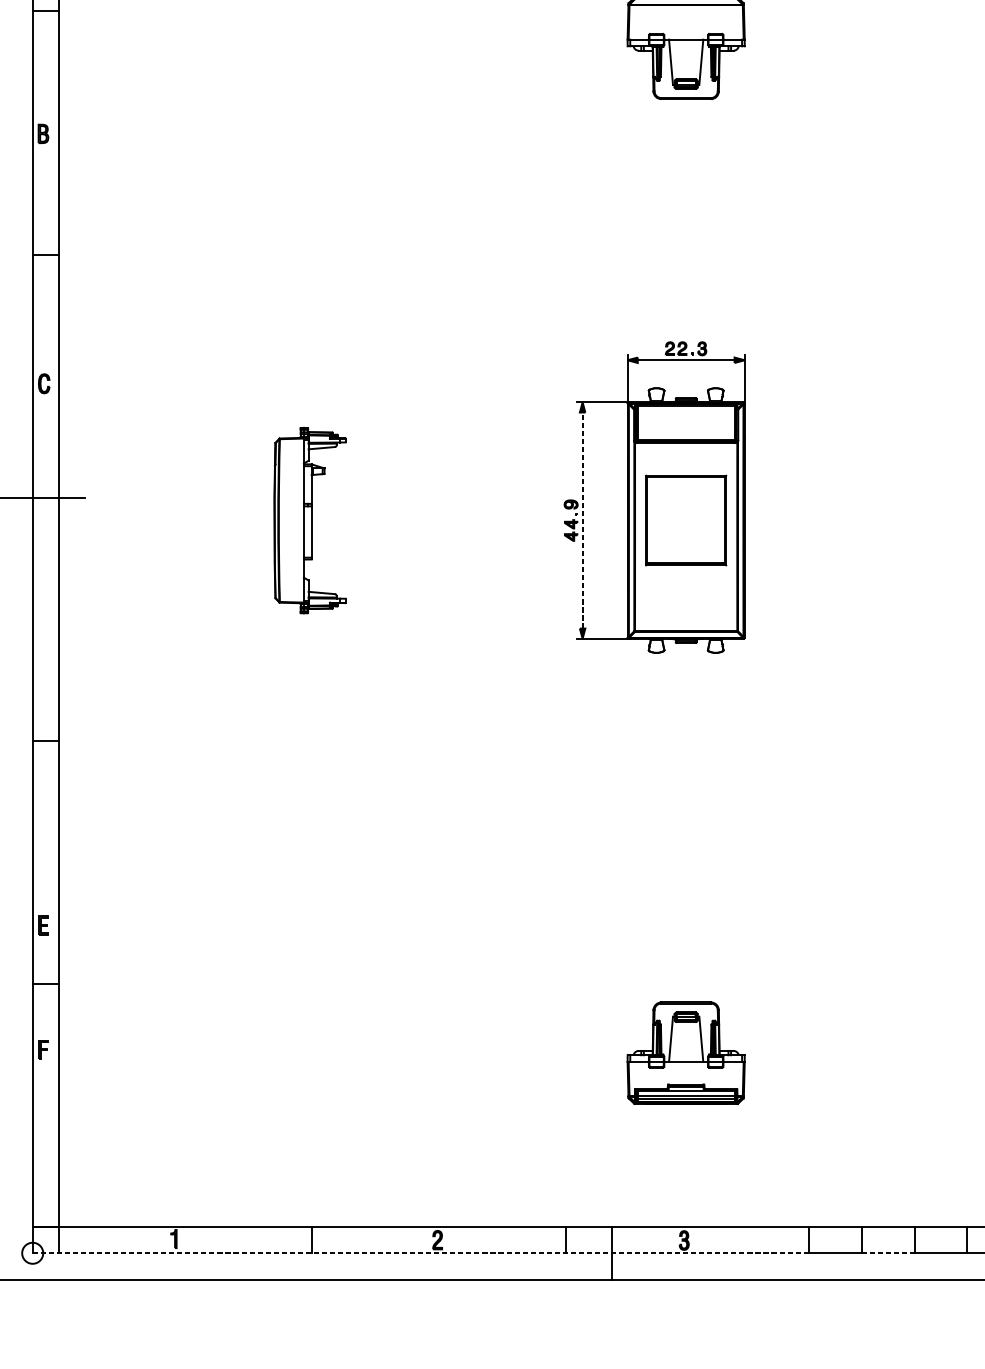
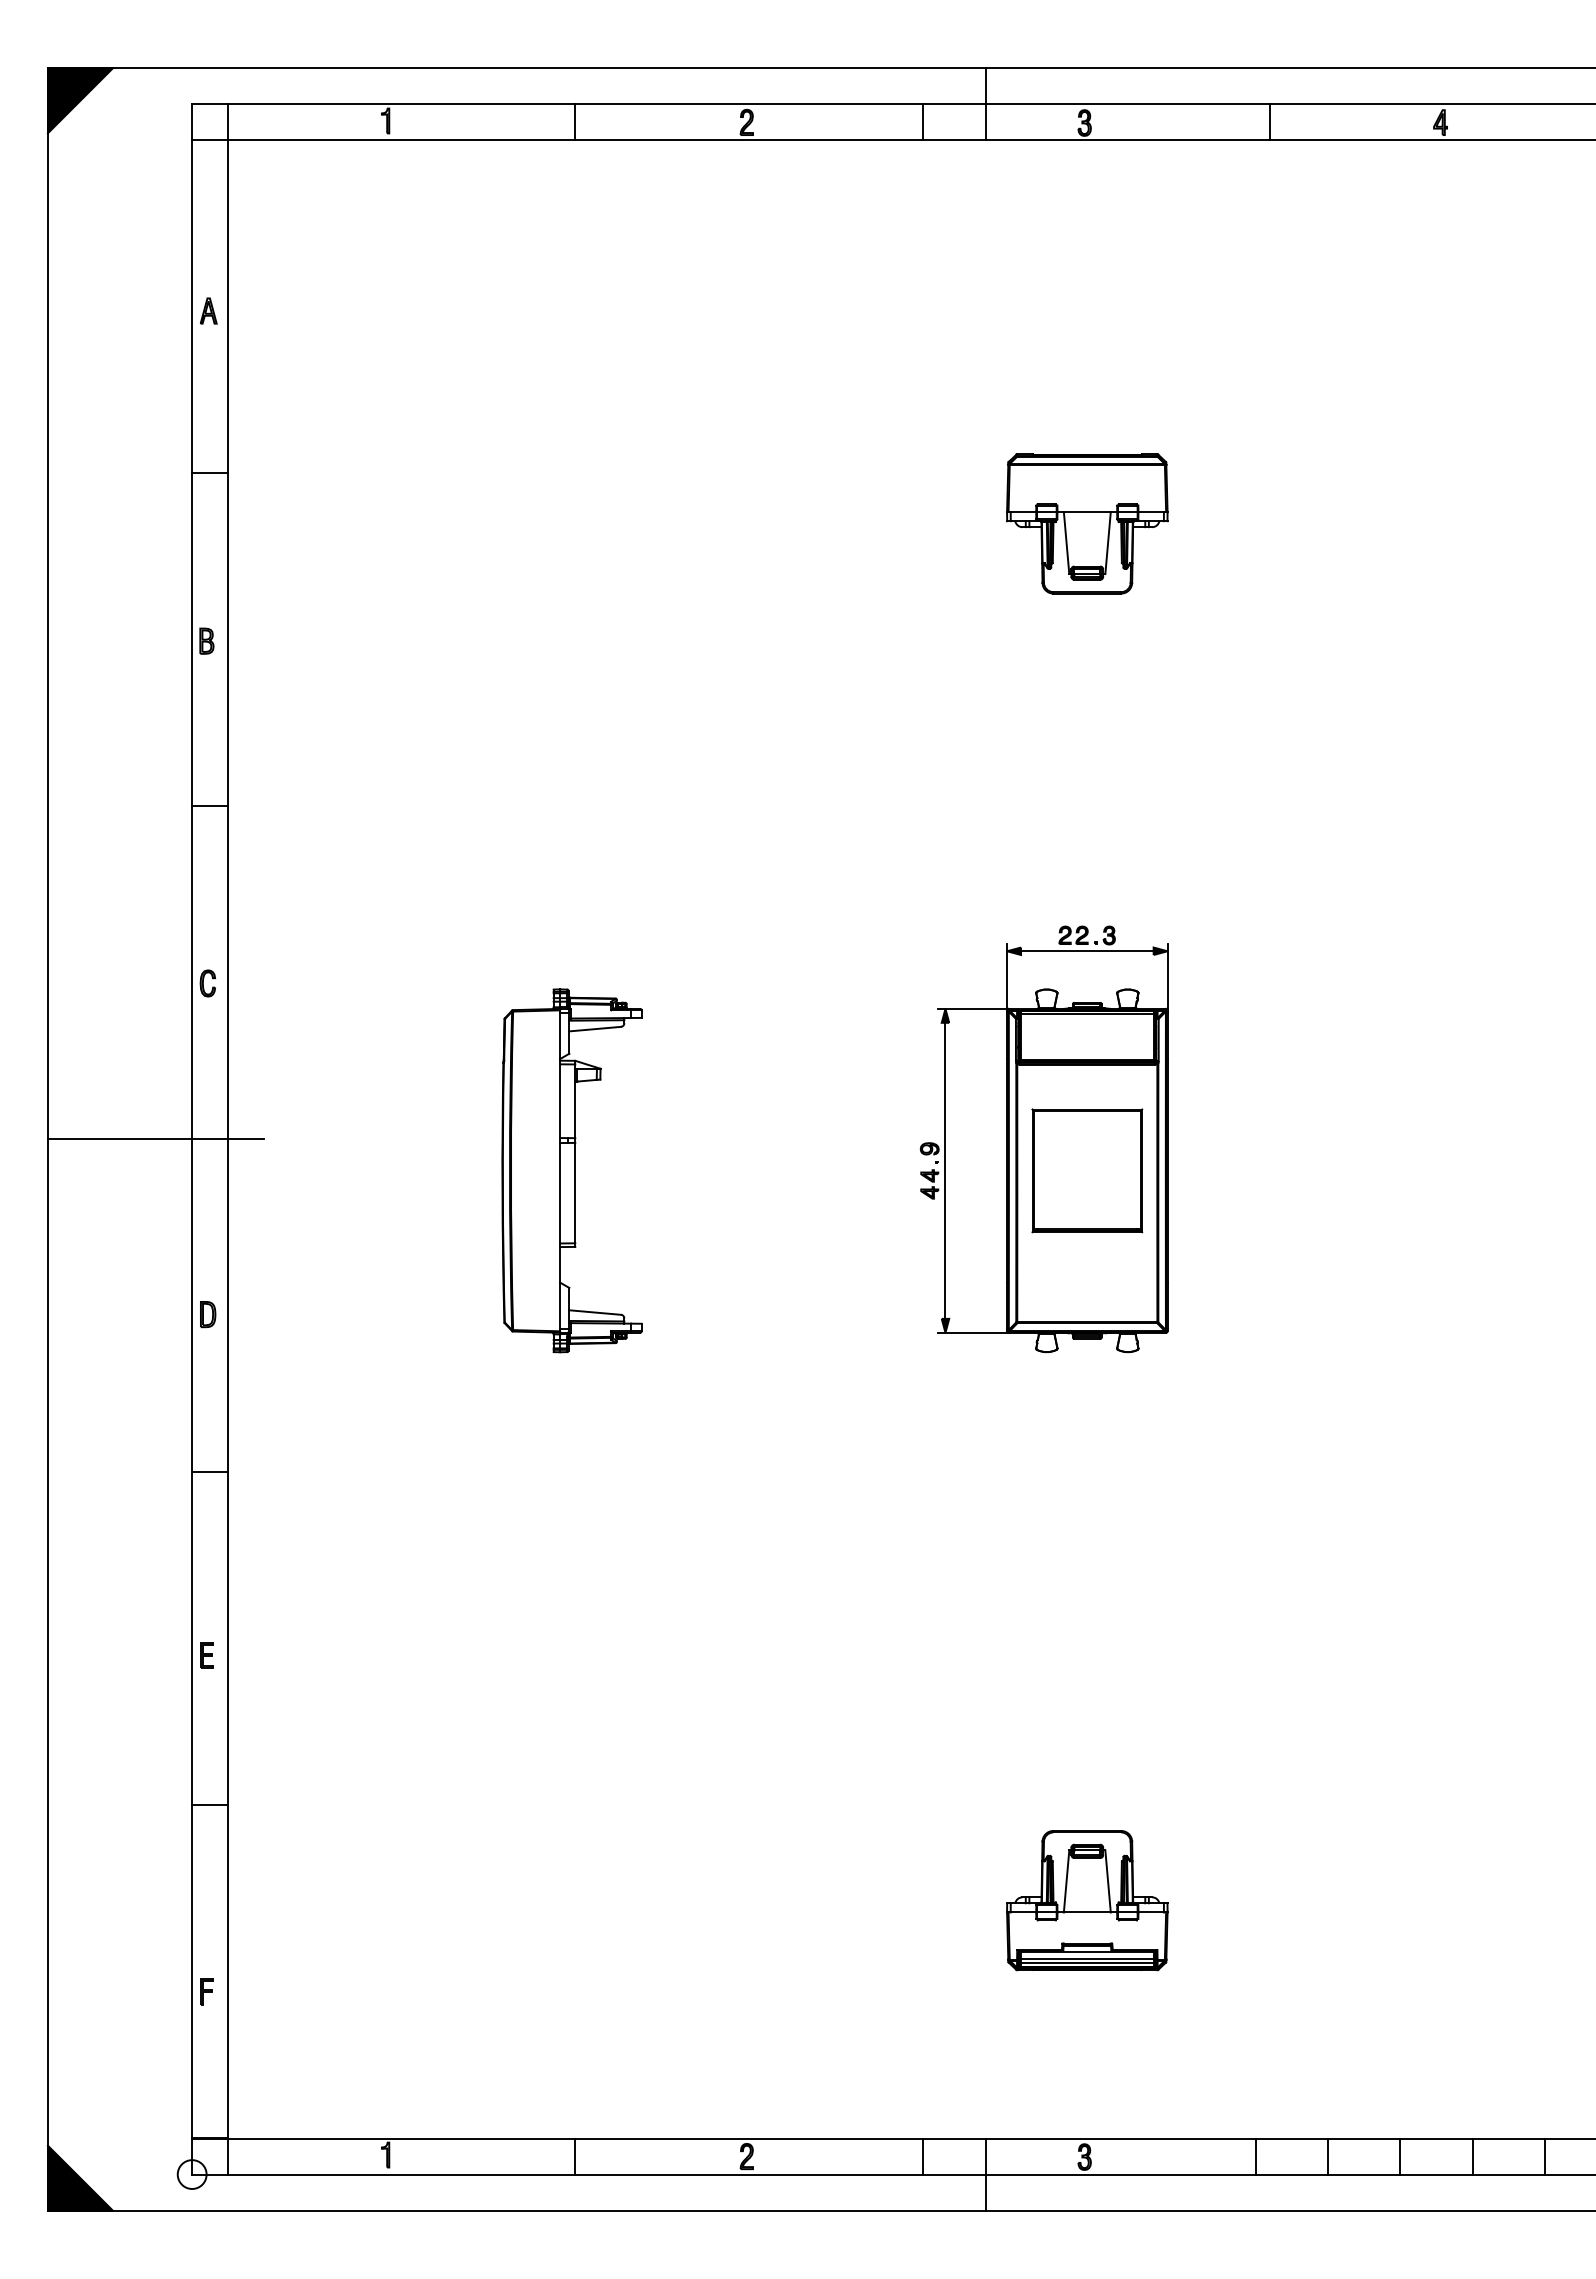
part: (309, 520) -> (571, 1170), size x1.43
line: (582, 520) -> (945, 1170), dashed -> solid
part: (44, 625) -> (208, 1314), added
part: (43, 925) -> (206, 1655), moved
part: (43, 1049) -> (206, 1991), moved
line: (421, 1253) -> (724, 2174), dashed -> solid
line: (888, 1253) -> (1364, 2174), dashed -> solid

